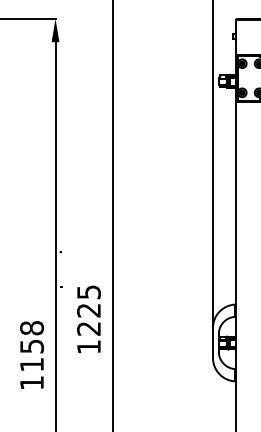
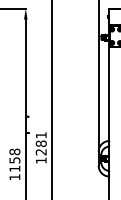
text: (89, 301) -> (41, 139), 1225 -> 1281

